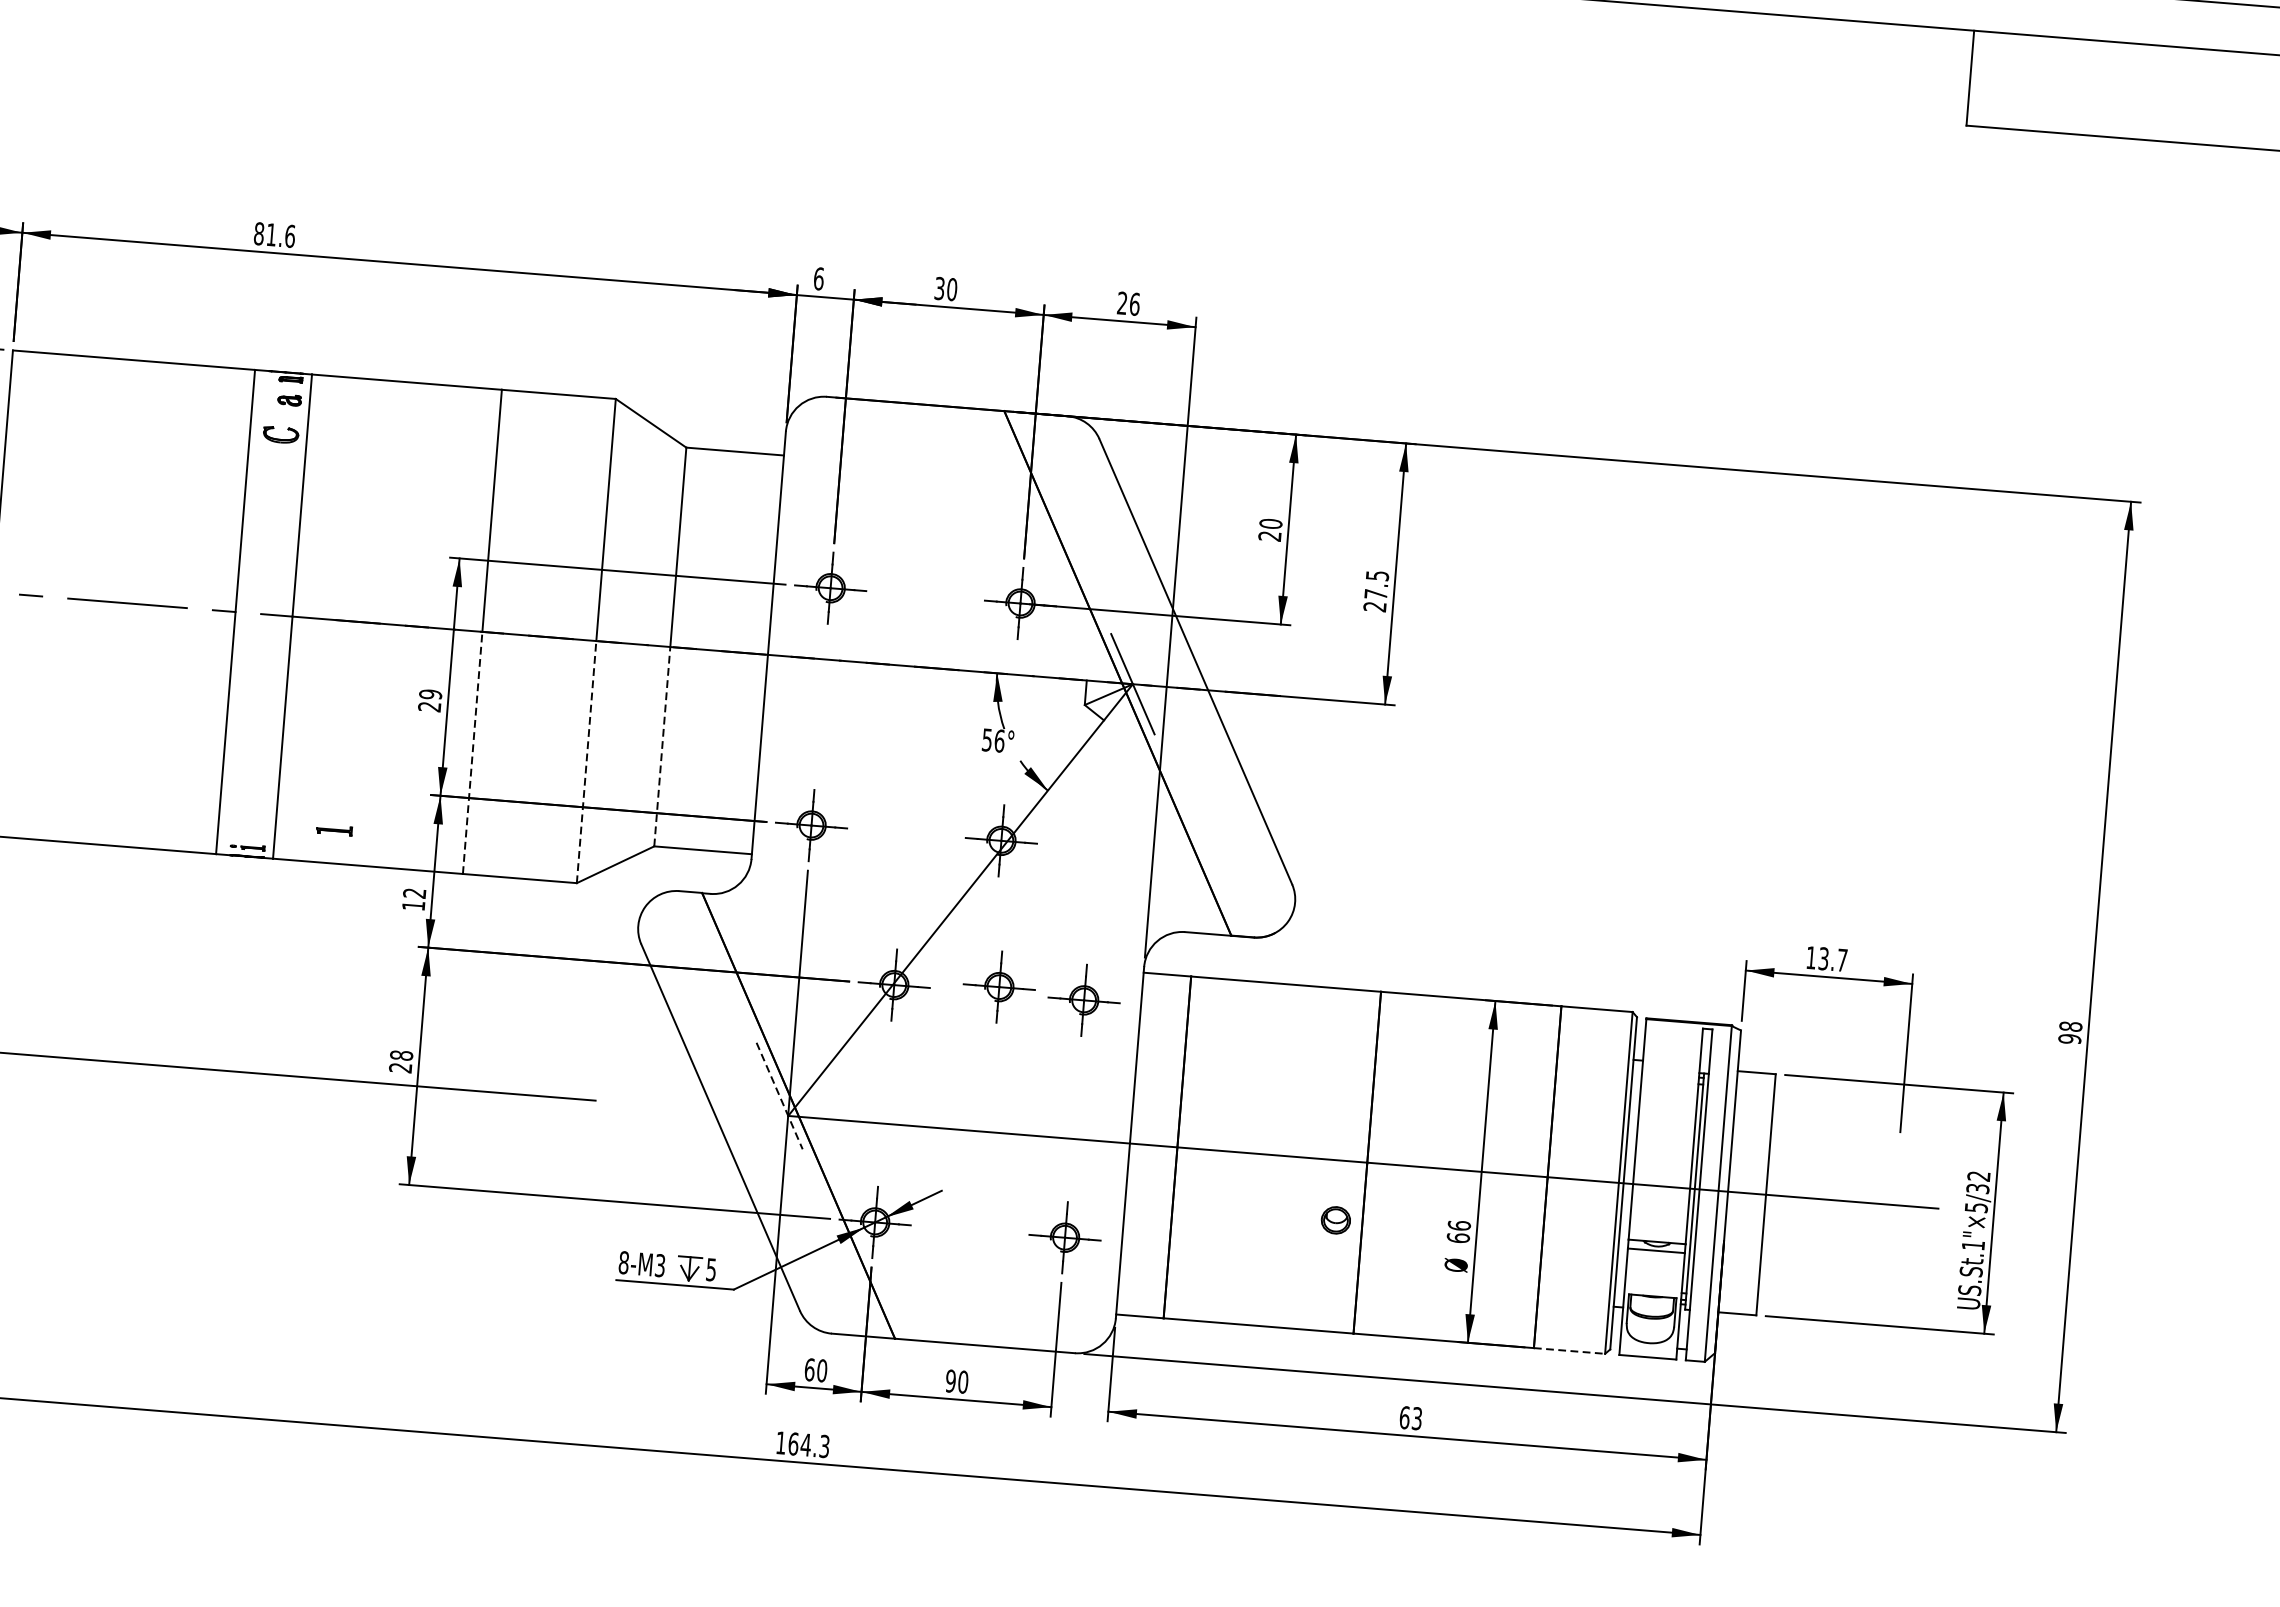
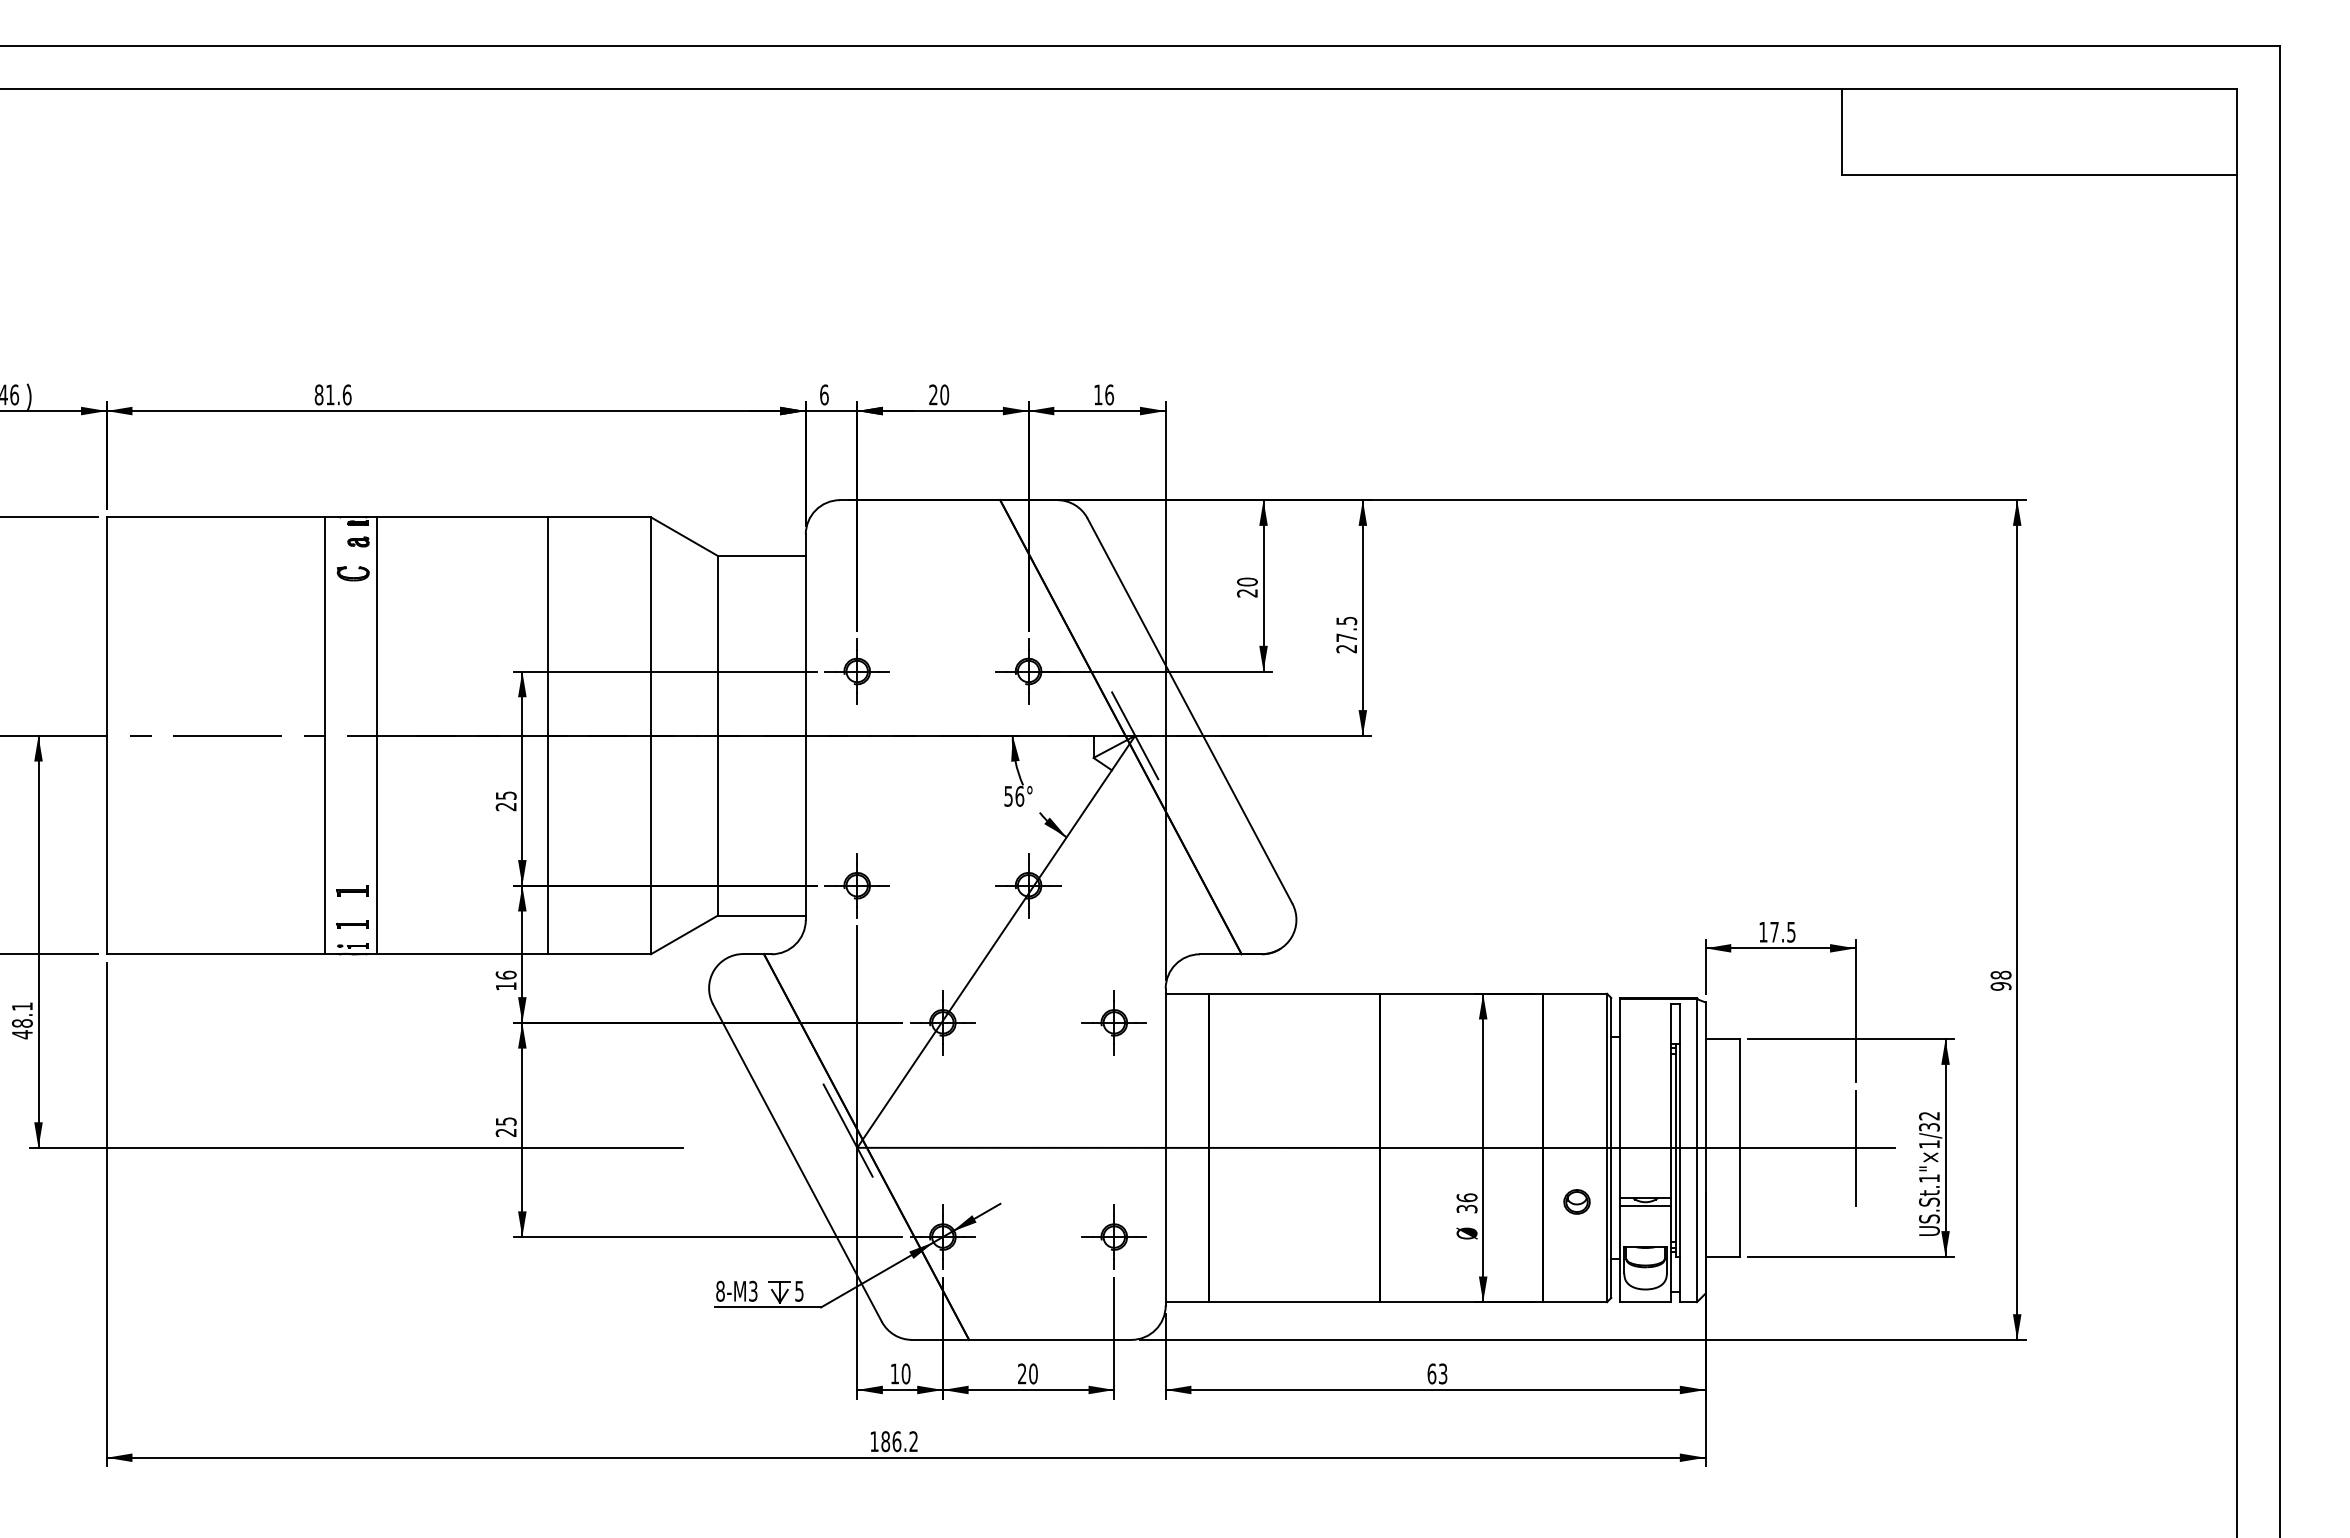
text: (939, 288) -> (933, 394), 30 -> 20
text: (1122, 302) -> (1098, 394), 26 -> 16
text: (429, 694) -> (505, 795), 29 -> 25
line: (662, 746) -> (717, 825), dashed -> solid
line: (473, 752) -> (548, 844), dashed -> solid
line: (586, 761) -> (650, 844), dashed -> solid
part: (251, 785) -> (352, 890), added
part: (334, 830) -> (352, 924), moved
text: (413, 892) -> (505, 974), 12 -> 16
text: (1832, 958) -> (1782, 931), 13.7 -> 17.5
part: (998, 986) -> (1036, 1016), removed
text: (400, 1055) -> (505, 1121), 28 -> 25
line: (779, 1097) -> (848, 1131), dashed -> solid
line: (1894, 1204) -> (1855, 1147), added
text: (1976, 1207) -> (1929, 1144), US.St.1"×5/32 -> US.St.1"×1/32
part: (1335, 1219) -> (1576, 1201), moved
text: (1457, 1237) -> (1466, 1208), 66 -> 36
line: (1570, 1351) -> (1575, 1302), dashed -> solid
text: (809, 1369) -> (894, 1373), 60 -> 10
text: (950, 1380) -> (1021, 1373), 90 -> 20
text: (808, 1445) -> (899, 1441), 164.3 -> 186.2

